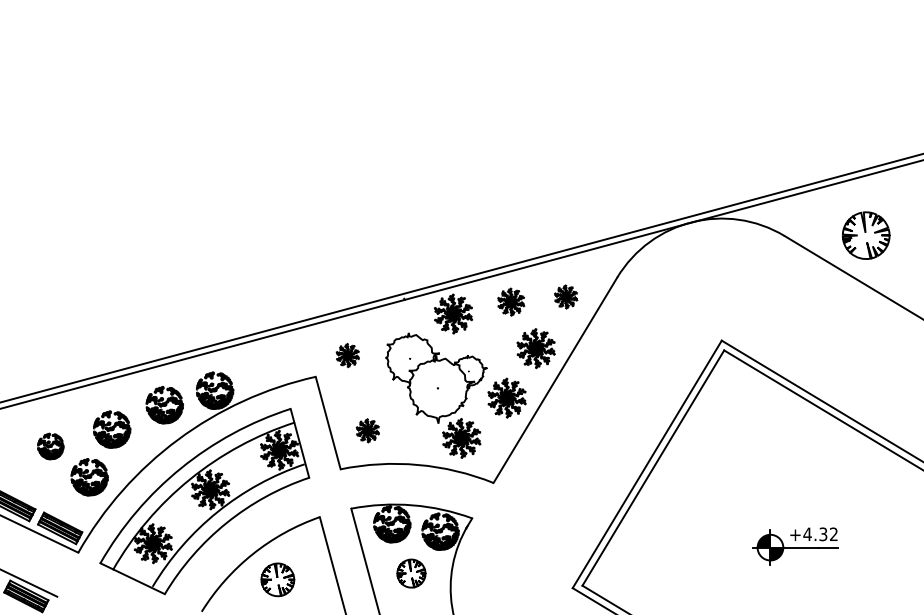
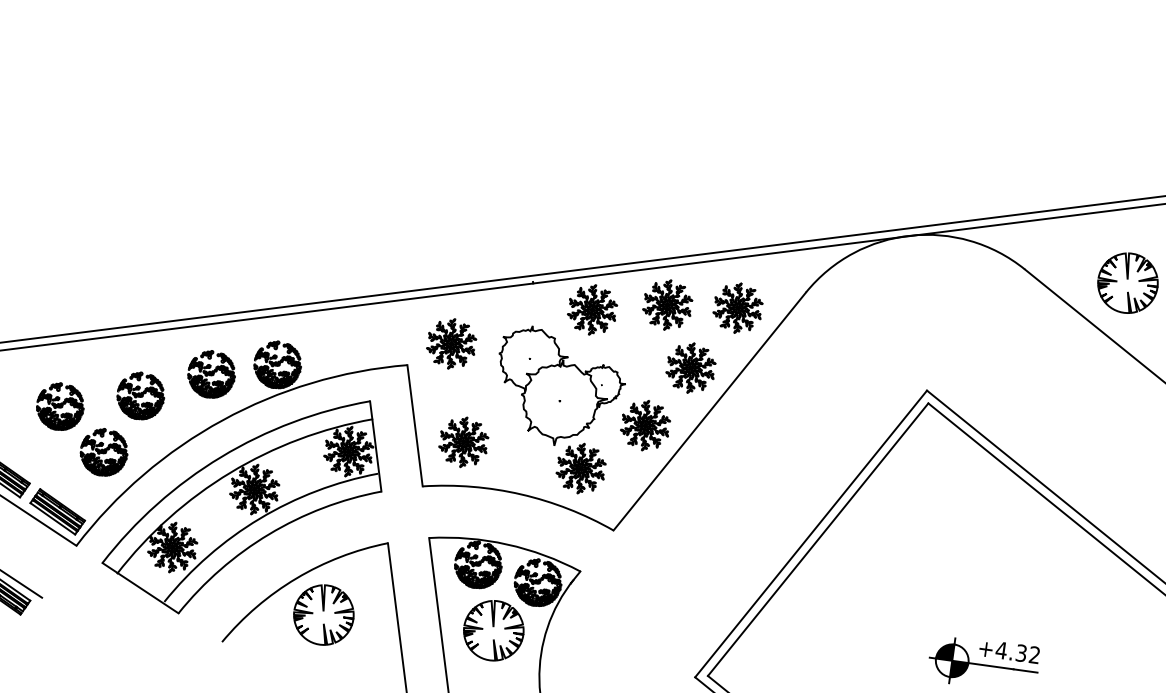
part: (565, 296) -> (737, 307), size x1.67
part: (510, 301) -> (666, 304), size x1.43
part: (347, 355) -> (451, 343), size x1.67
part: (367, 430) -> (463, 442), size x1.67
part: (50, 446) -> (59, 406), size x1.43
part: (411, 573) -> (493, 630), size x1.67
part: (277, 579) -> (323, 614), size x1.43

